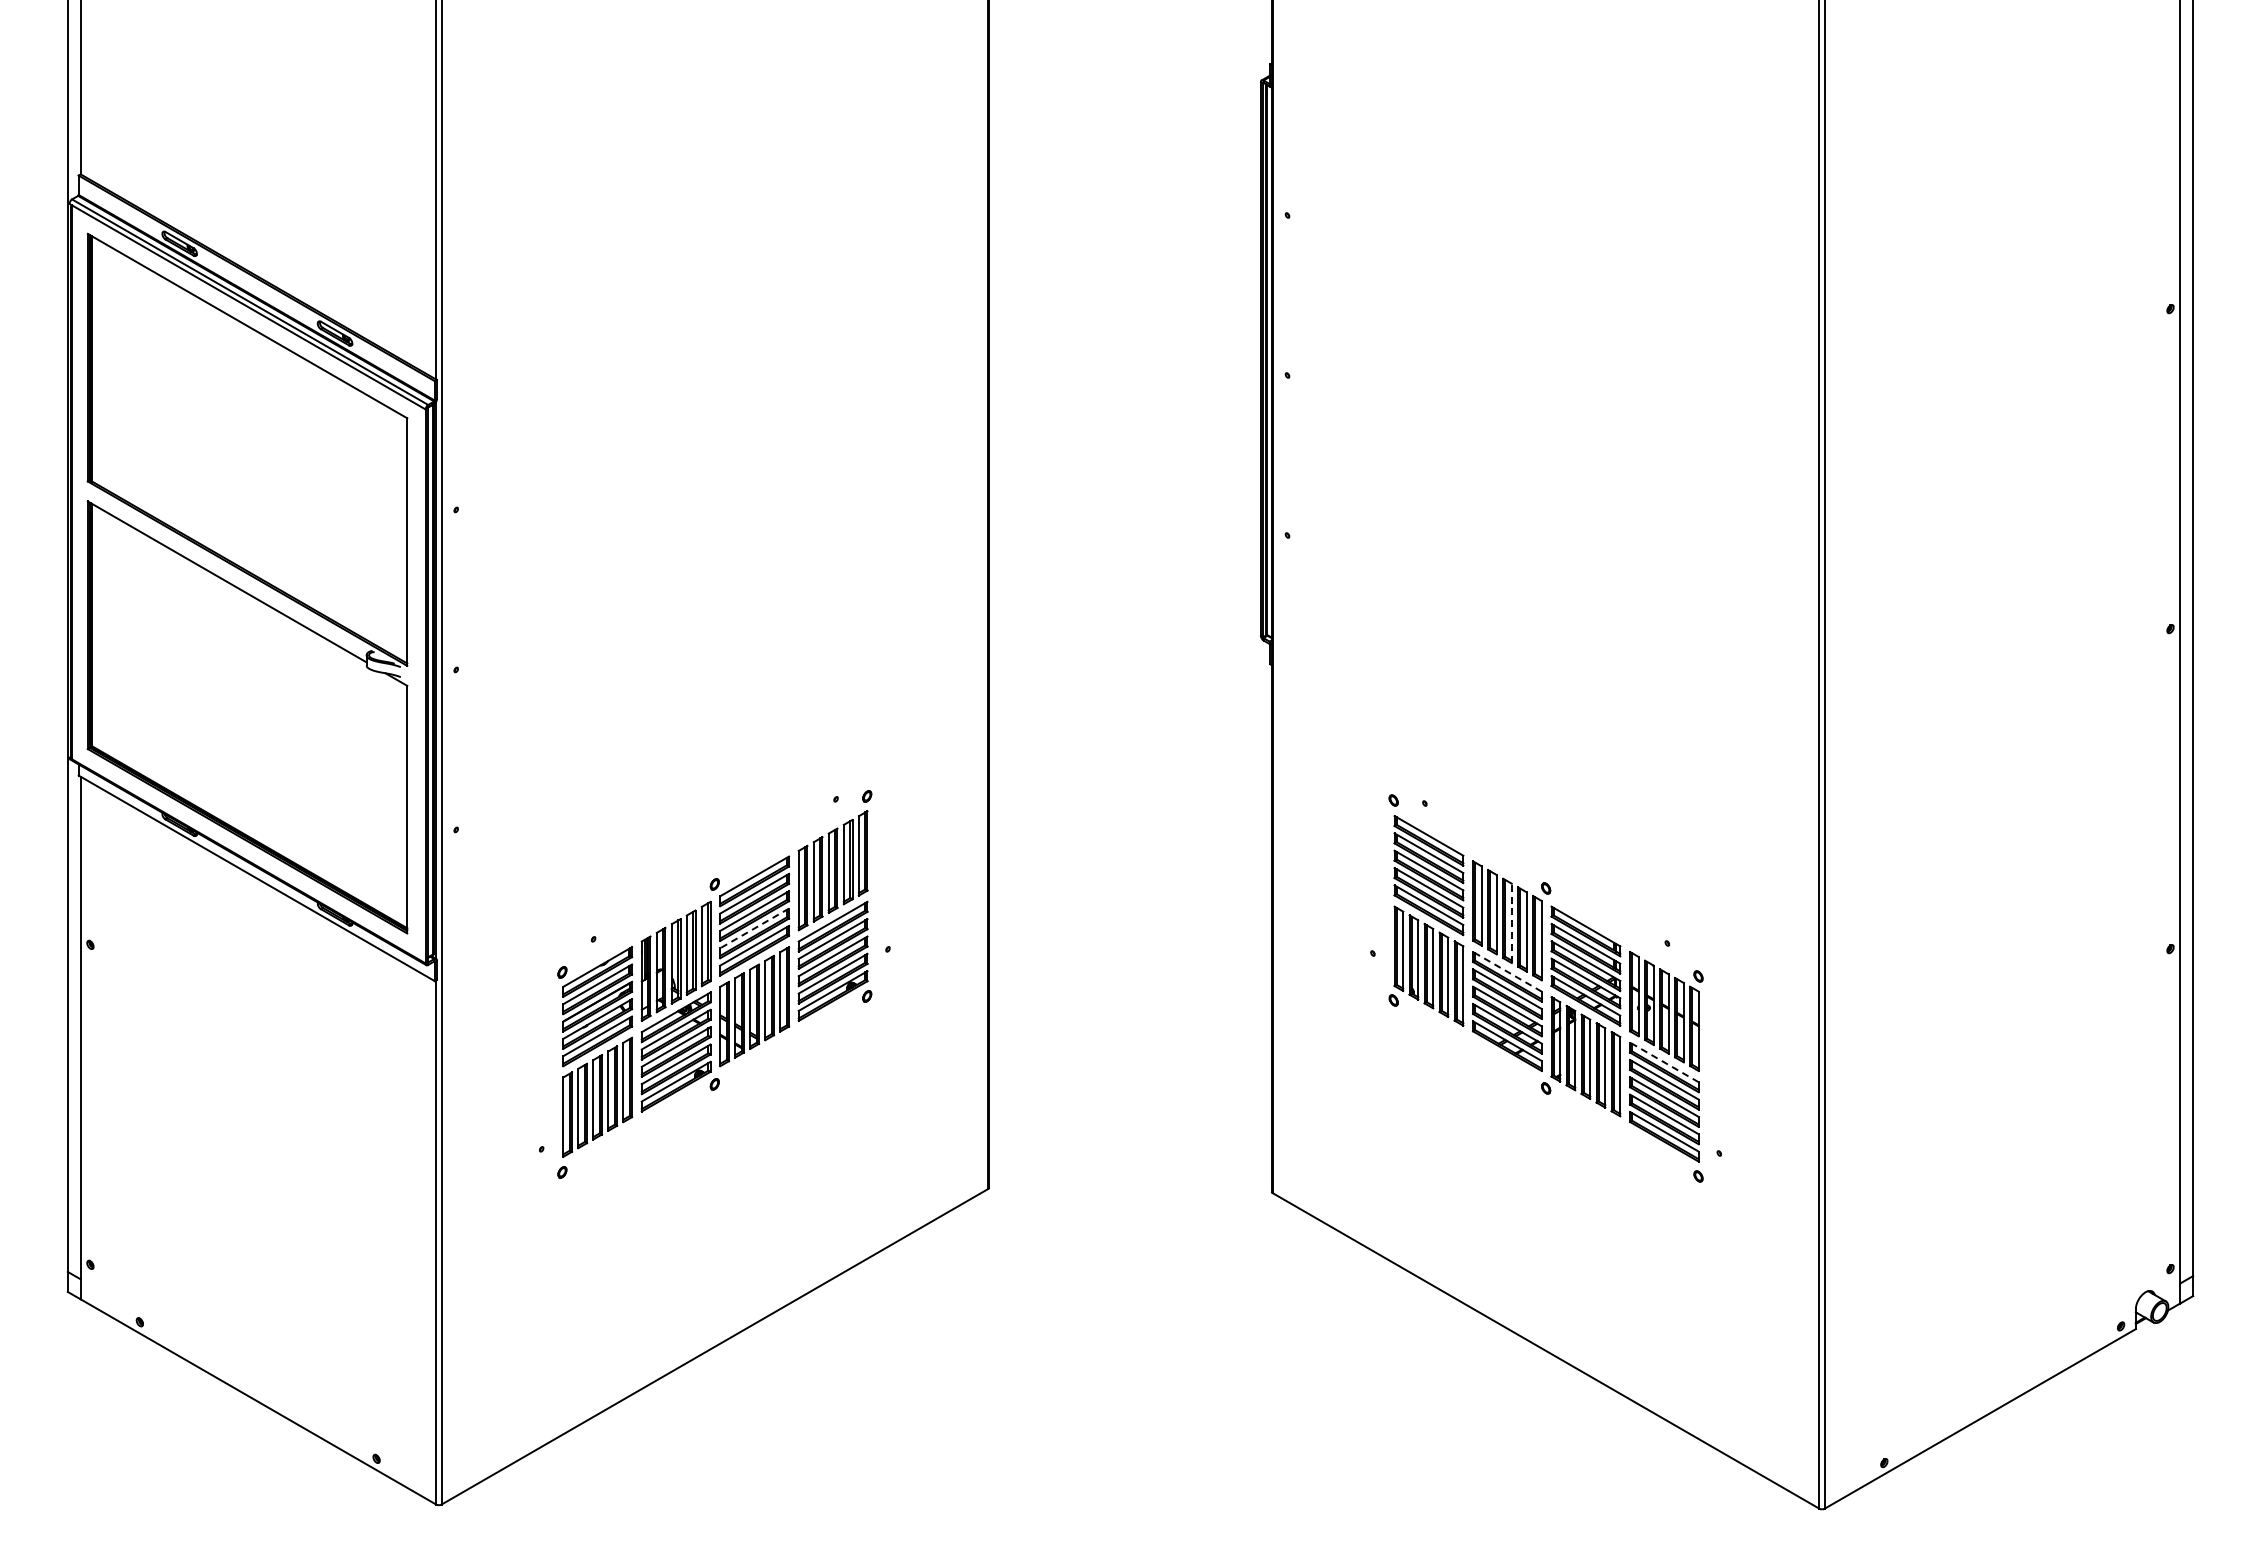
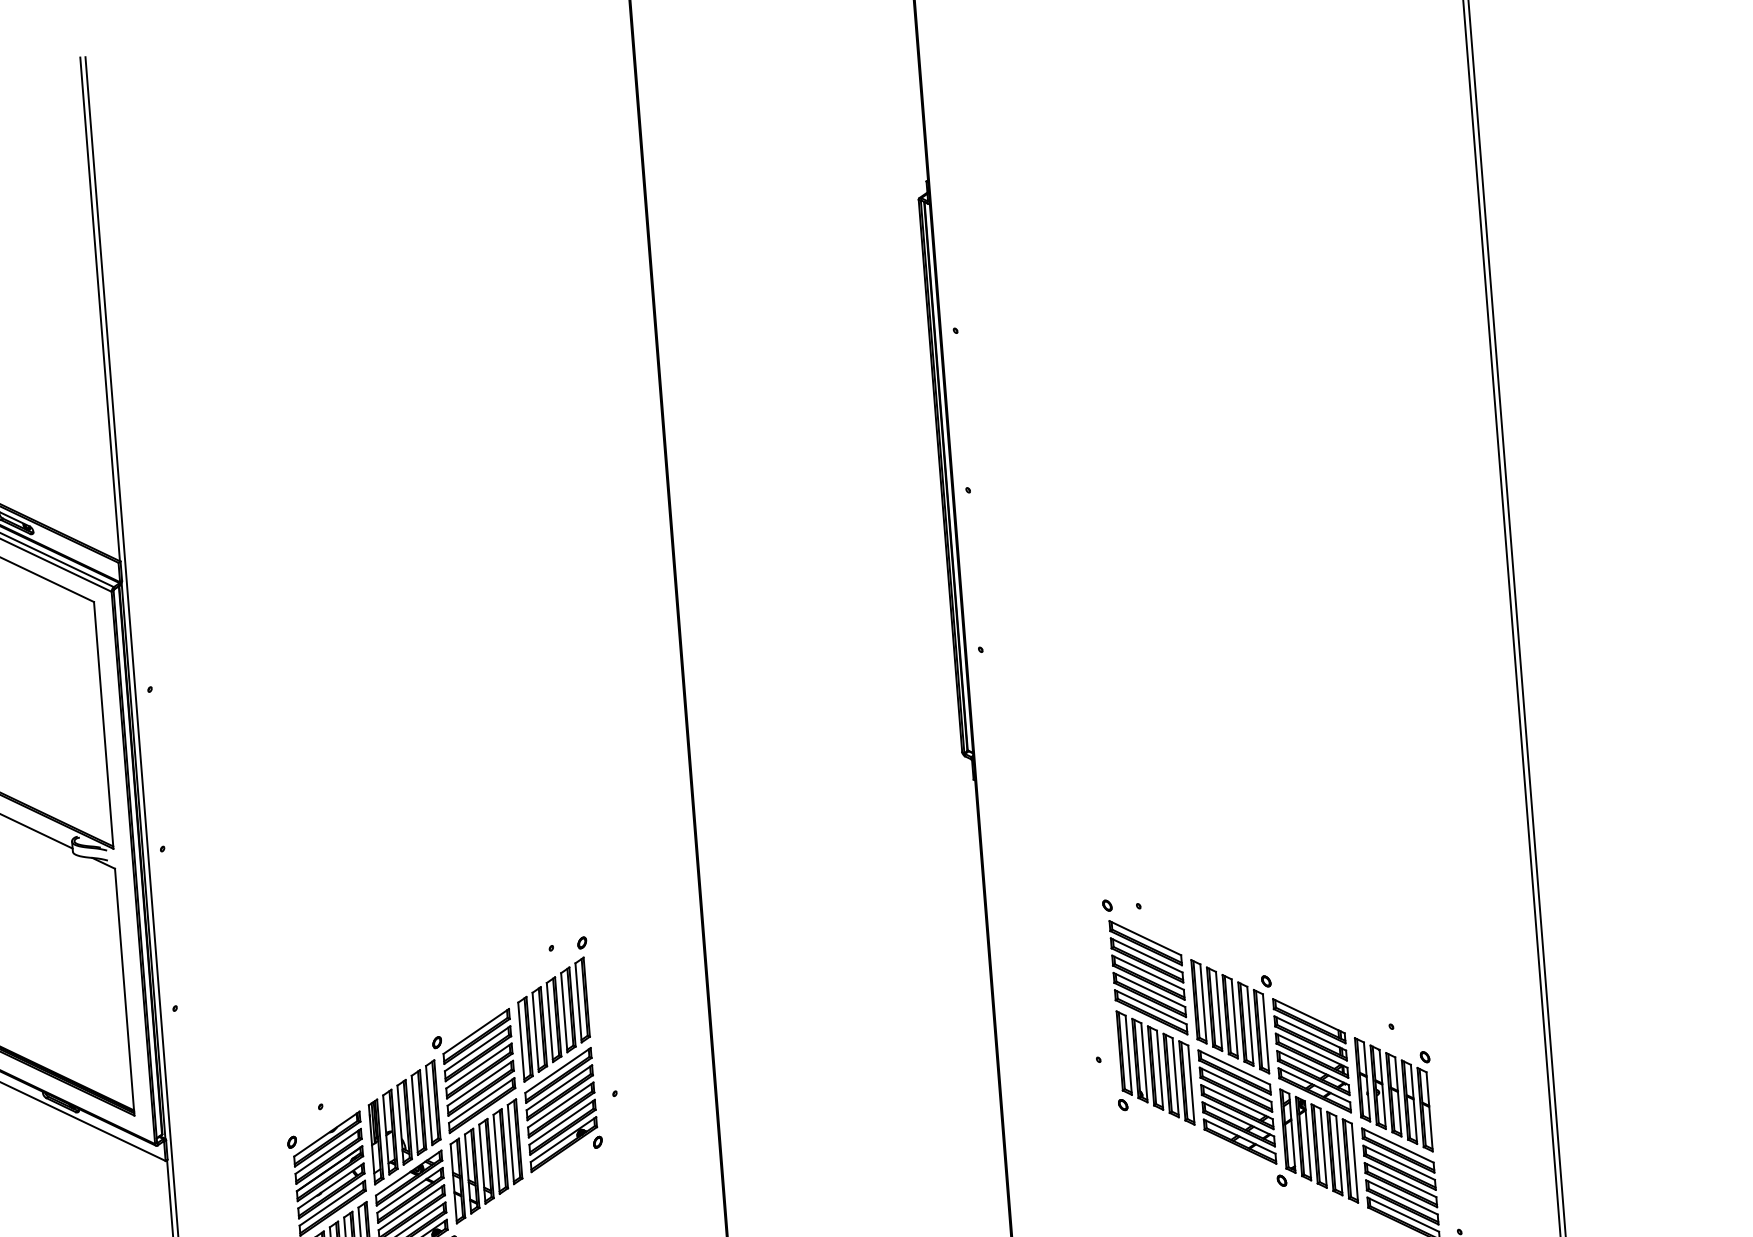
line: (1511, 923) -> (1234, 1019), dashed -> solid
line: (754, 928) -> (480, 1083), dashed -> solid
line: (1507, 971) -> (1234, 1067), dashed -> solid
line: (1664, 1062) -> (1397, 1145), dashed -> solid

